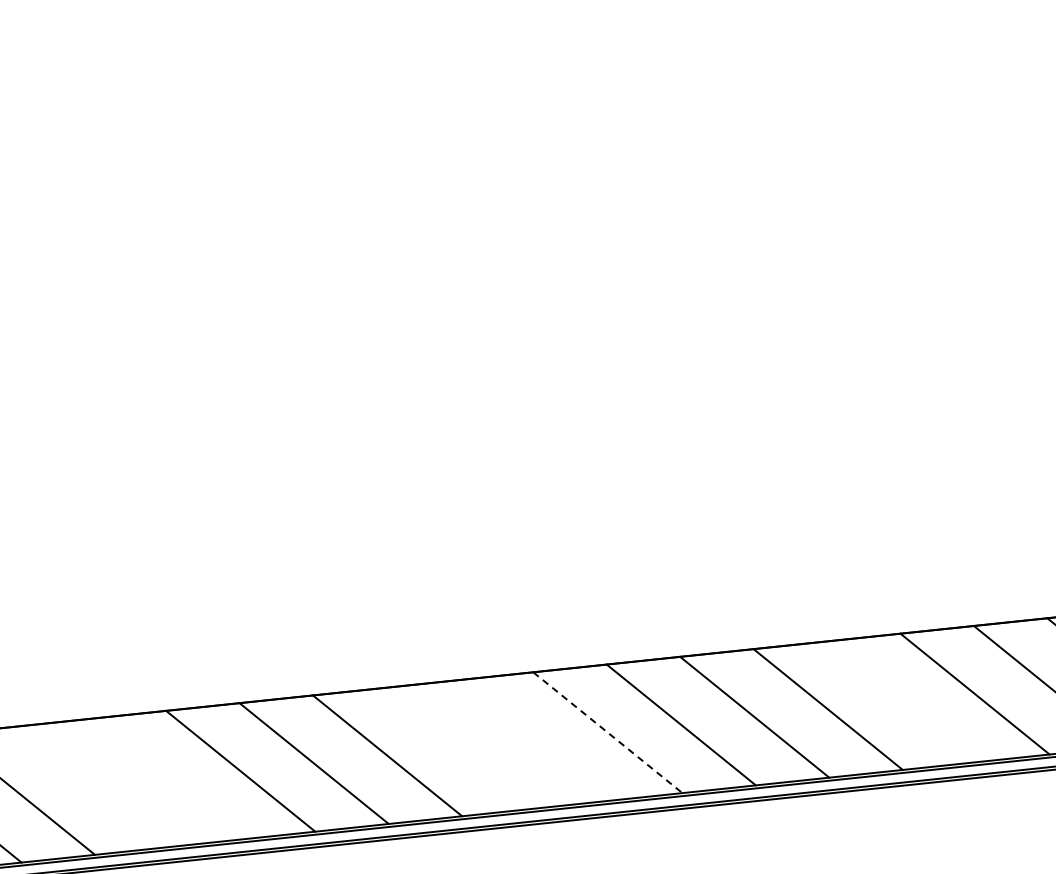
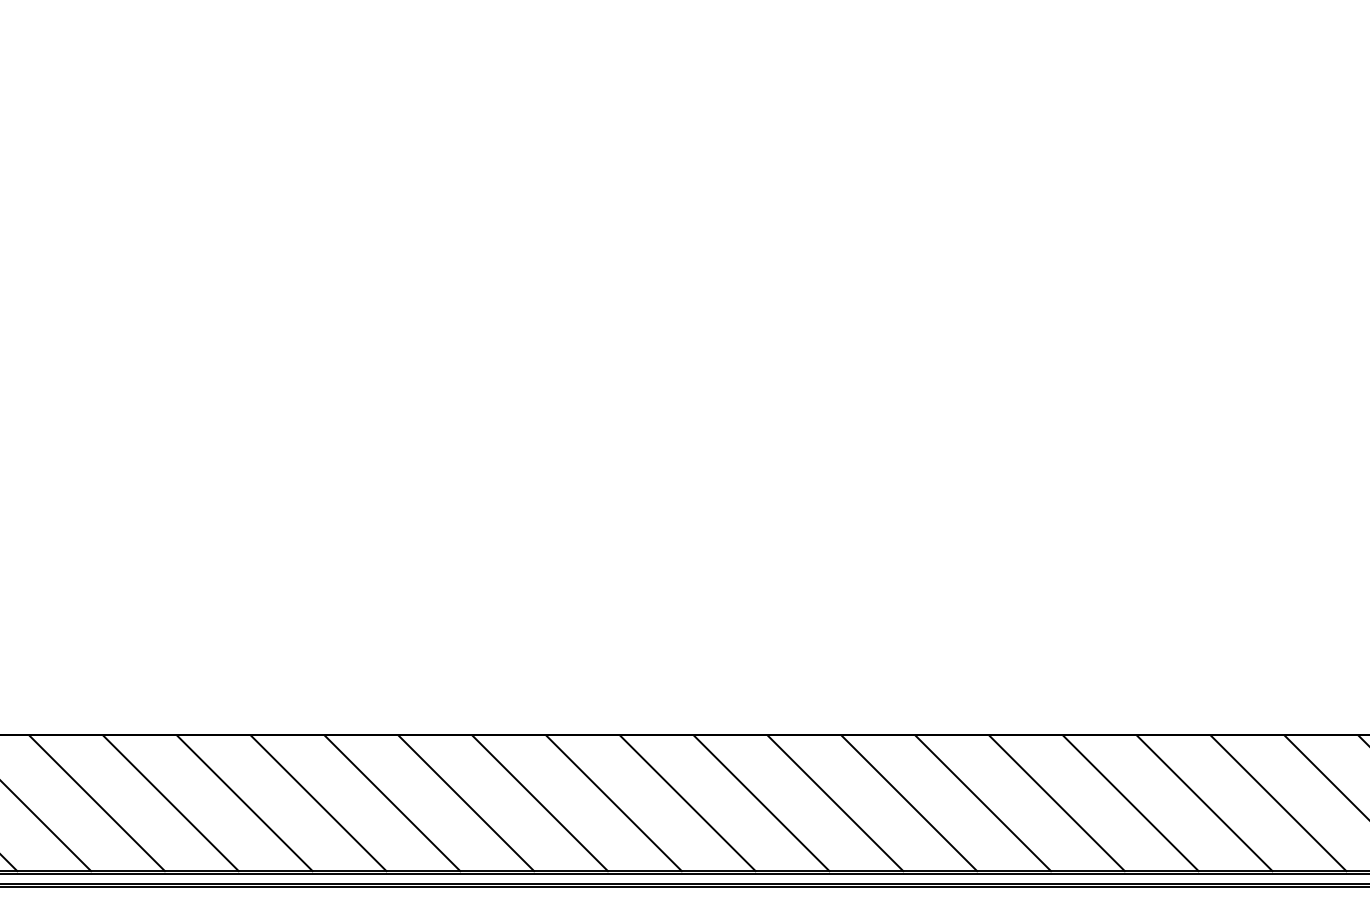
line: (901, 702) -> (1056, 803), added
line: (607, 732) -> (761, 803), dashed -> solid
line: (534, 740) -> (687, 803), added
line: (460, 748) -> (613, 803), added
line: (167, 779) -> (318, 803), added
line: (93, 786) -> (244, 803), added

